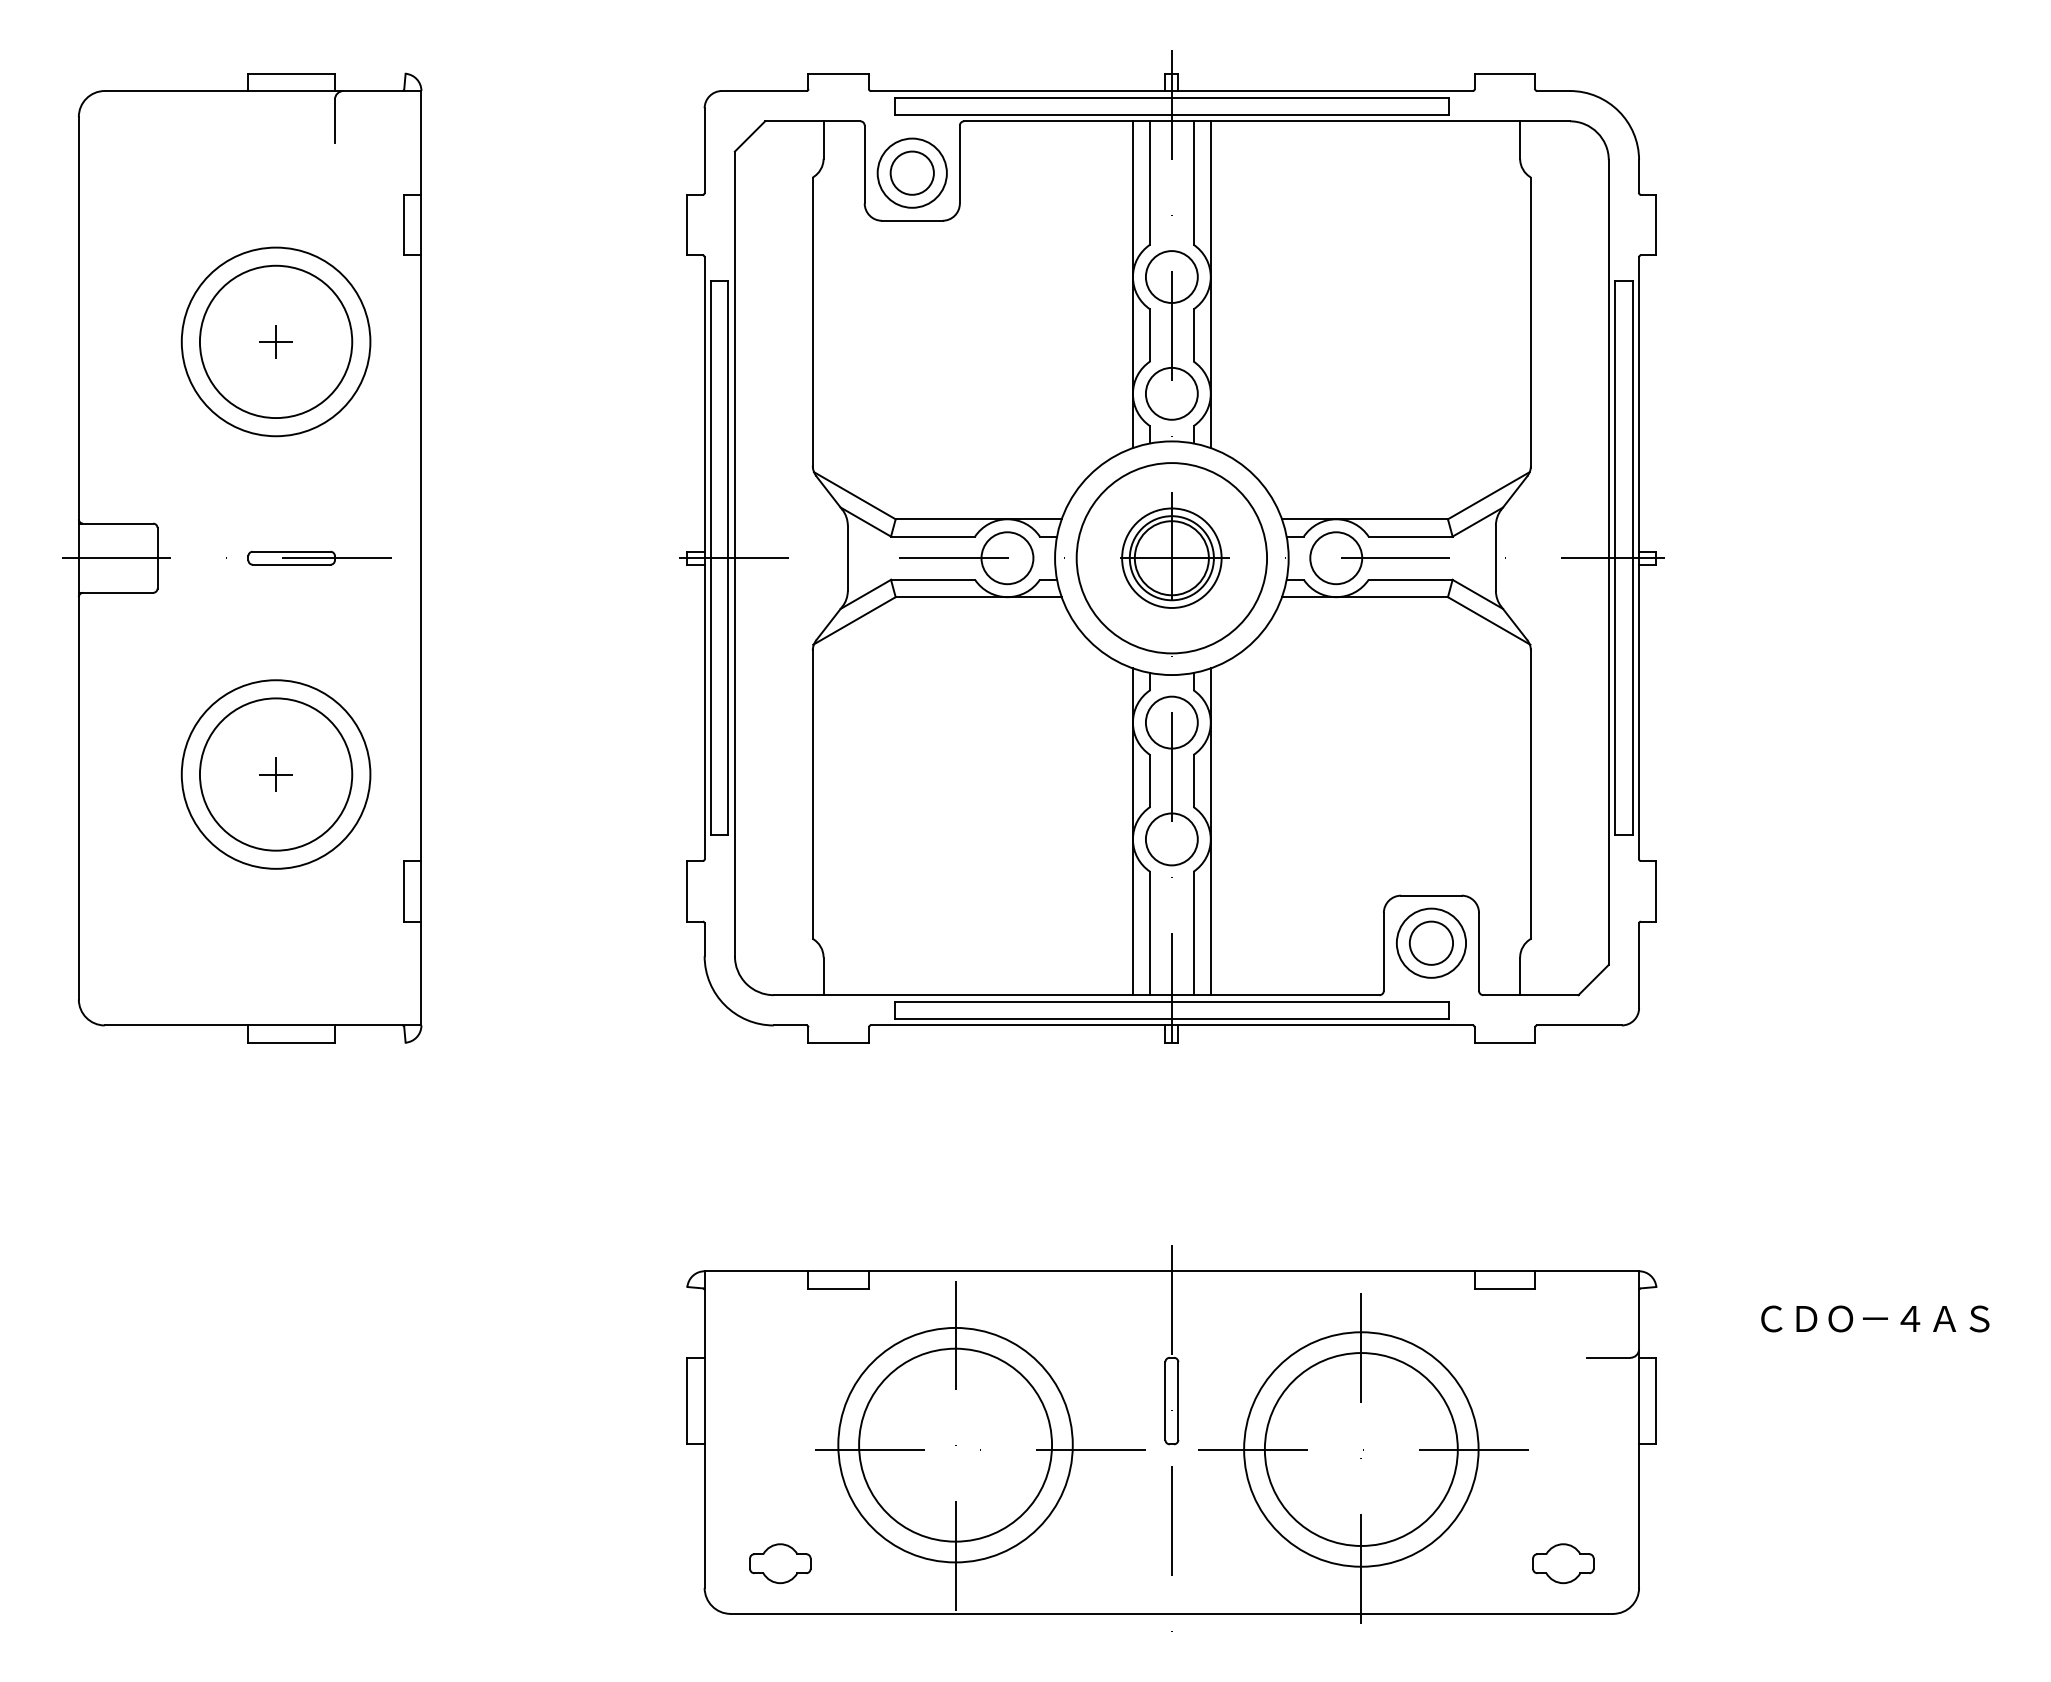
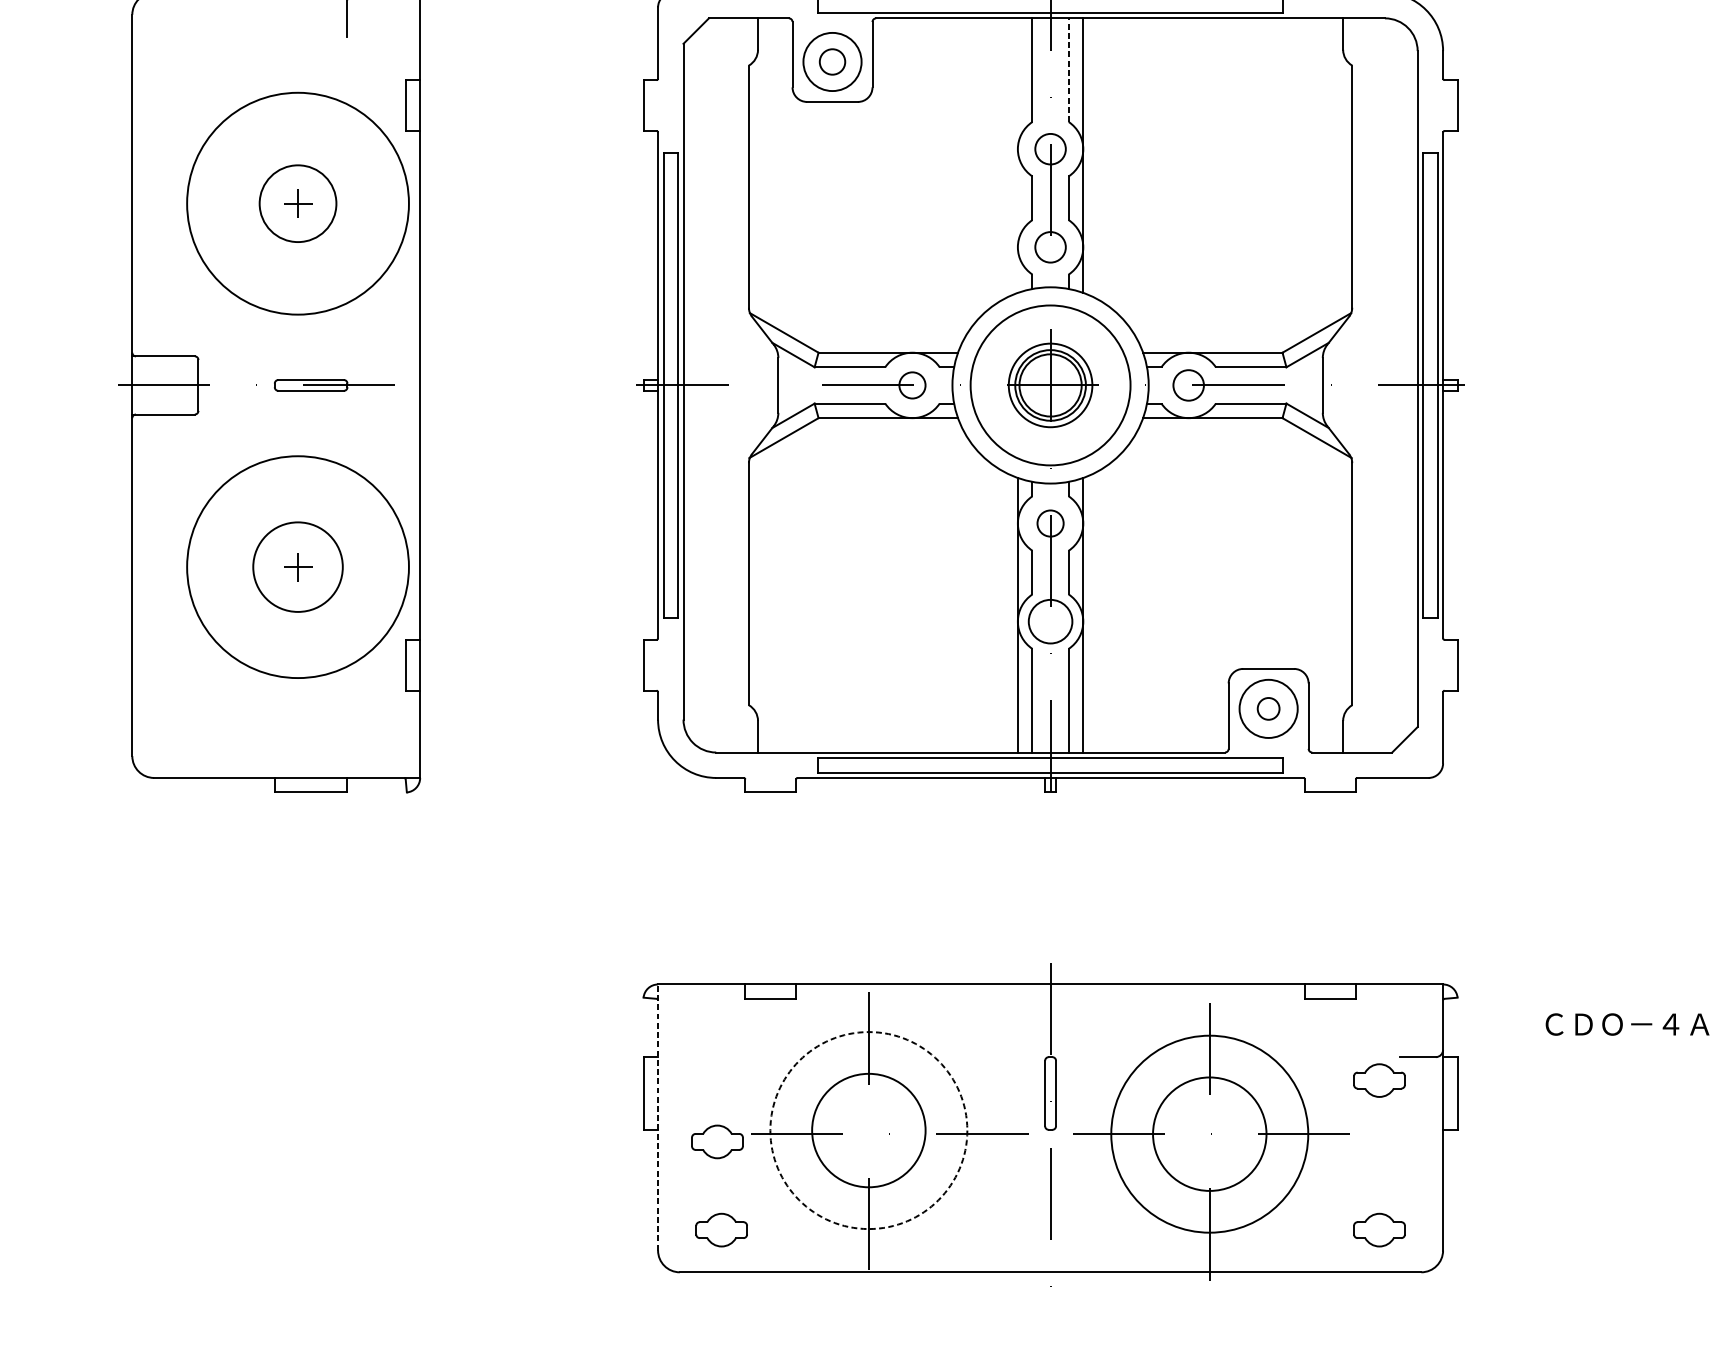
circle: (911, 172) -> (831, 61), size x0.7
line: (1193, 182) -> (1068, 69), solid -> dashed
circle: (1171, 277) -> (1050, 149), size x0.7
line: (1132, 284) -> (1017, 155), removed
circle: (275, 341) -> (297, 203), size x0.6
circle: (275, 341) -> (297, 203), size x1.4
circle: (1171, 393) -> (1050, 247), size x0.7
circle: (1007, 558) -> (912, 385), size x0.6
circle: (1336, 558) -> (1188, 385), size x0.7
circle: (1171, 722) -> (1050, 523), size x0.6
circle: (275, 774) -> (297, 567), size x0.7
circle: (275, 774) -> (297, 567), size x1.4
circle: (1431, 942) -> (1268, 708), size x0.6
part: (1563, 1385) -> (1379, 1080), added
line: (704, 1429) -> (657, 1117), solid -> dashed
circle: (955, 1444) -> (868, 1129), size x0.7
circle: (955, 1444) -> (868, 1129), solid -> dashed
circle: (1360, 1449) -> (1209, 1134), size x0.7
part: (775, 1458) -> (717, 1141), added

